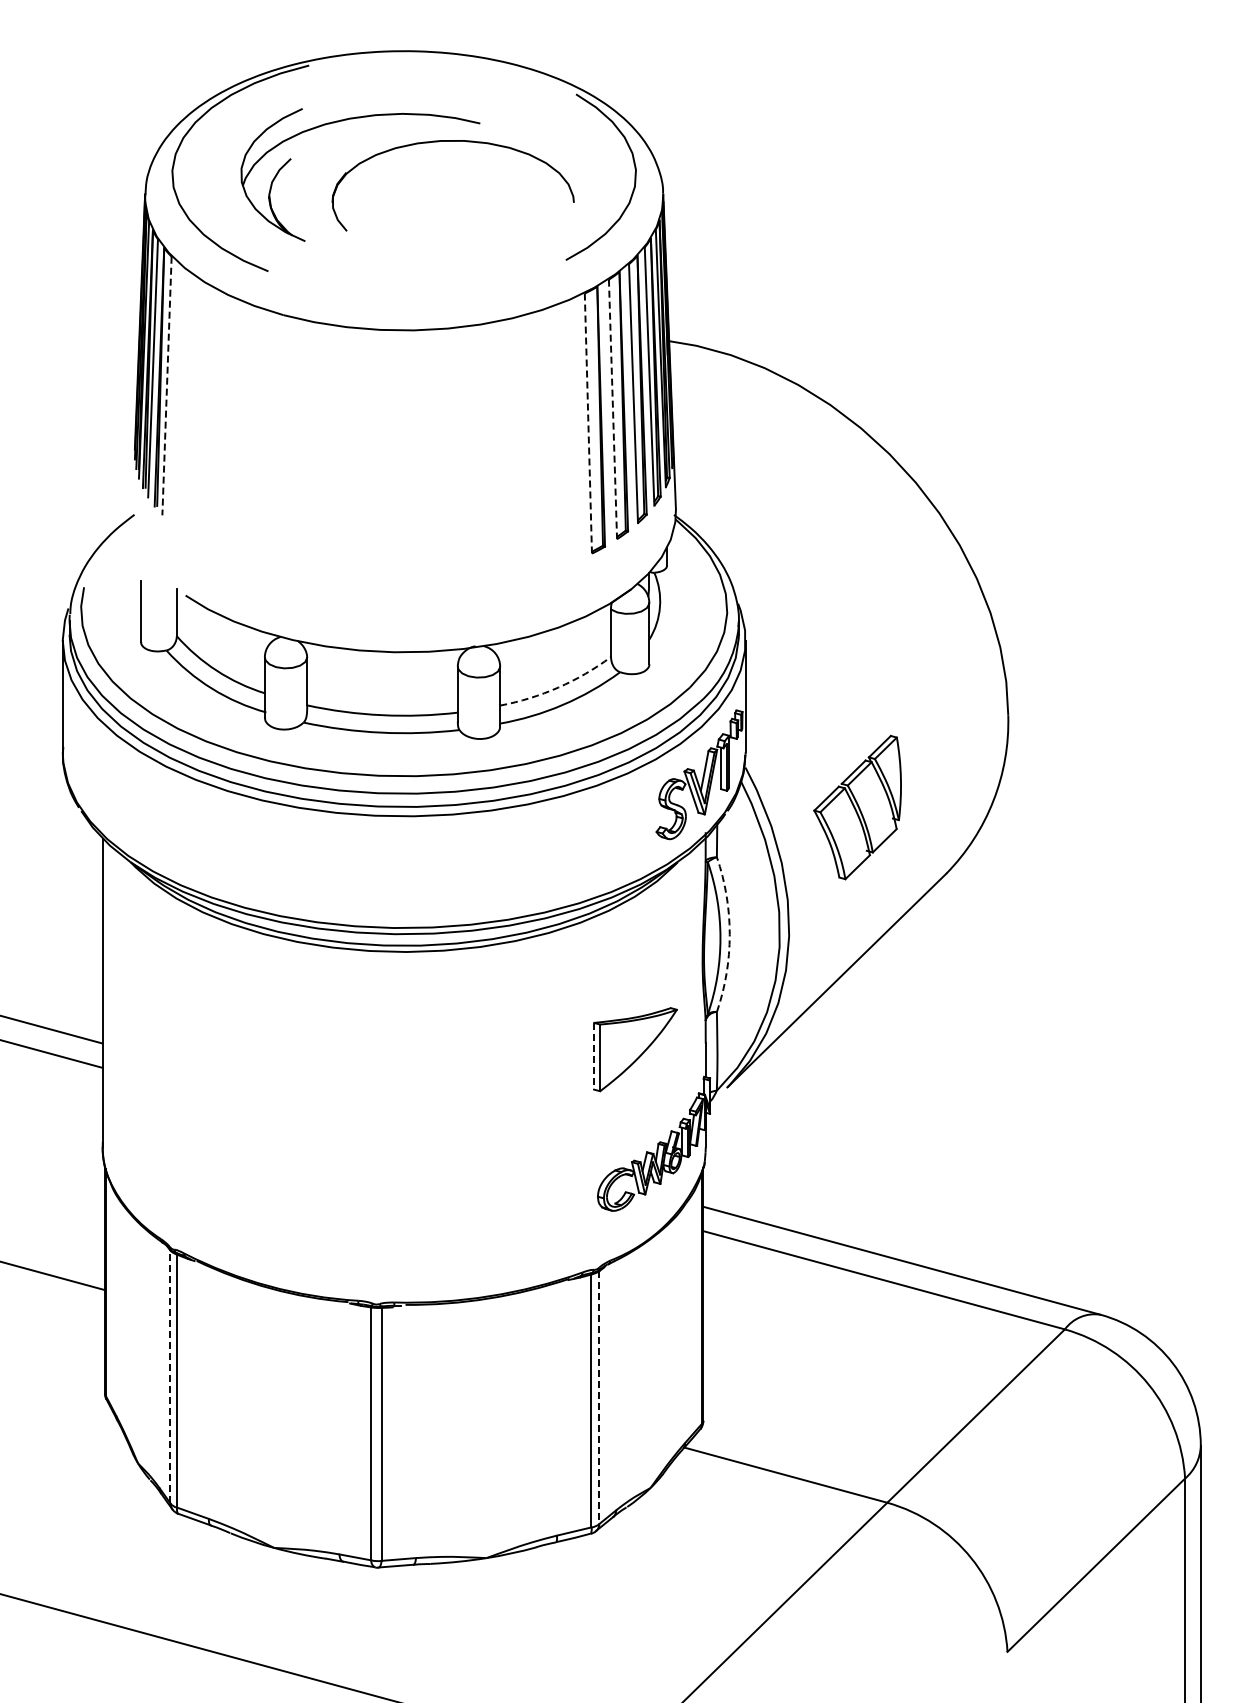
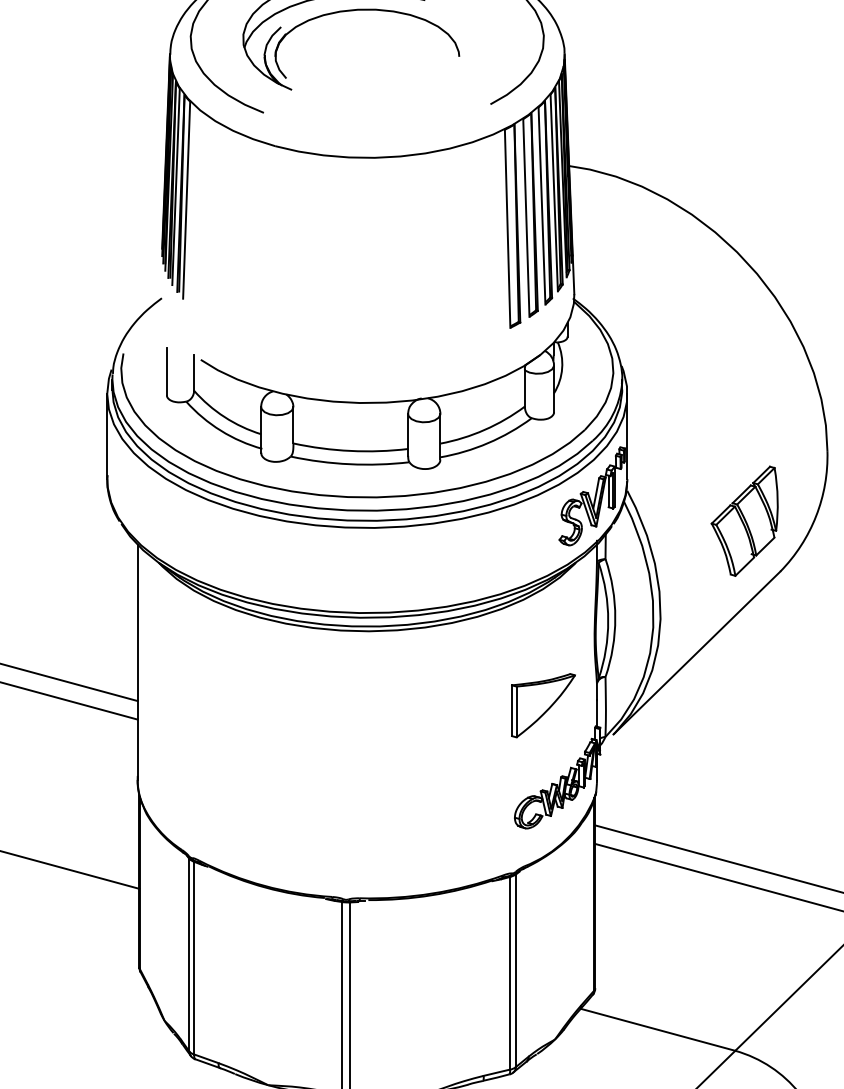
part: (452, 141) -> (366, 10), moved
line: (166, 386) -> (186, 200), dashed -> solid
line: (613, 409) -> (526, 218), dashed -> solid
line: (588, 424) -> (507, 229), dashed -> solid
arc: (558, 687) -> (484, 429), dashed -> solid
part: (857, 807) -> (744, 521), moved
arc: (729, 934) -> (615, 617), dashed -> solid
line: (594, 1056) -> (512, 710), dashed -> solid
line: (170, 1376) -> (189, 954), dashed -> solid
line: (599, 1398) -> (516, 971), dashed -> solid

